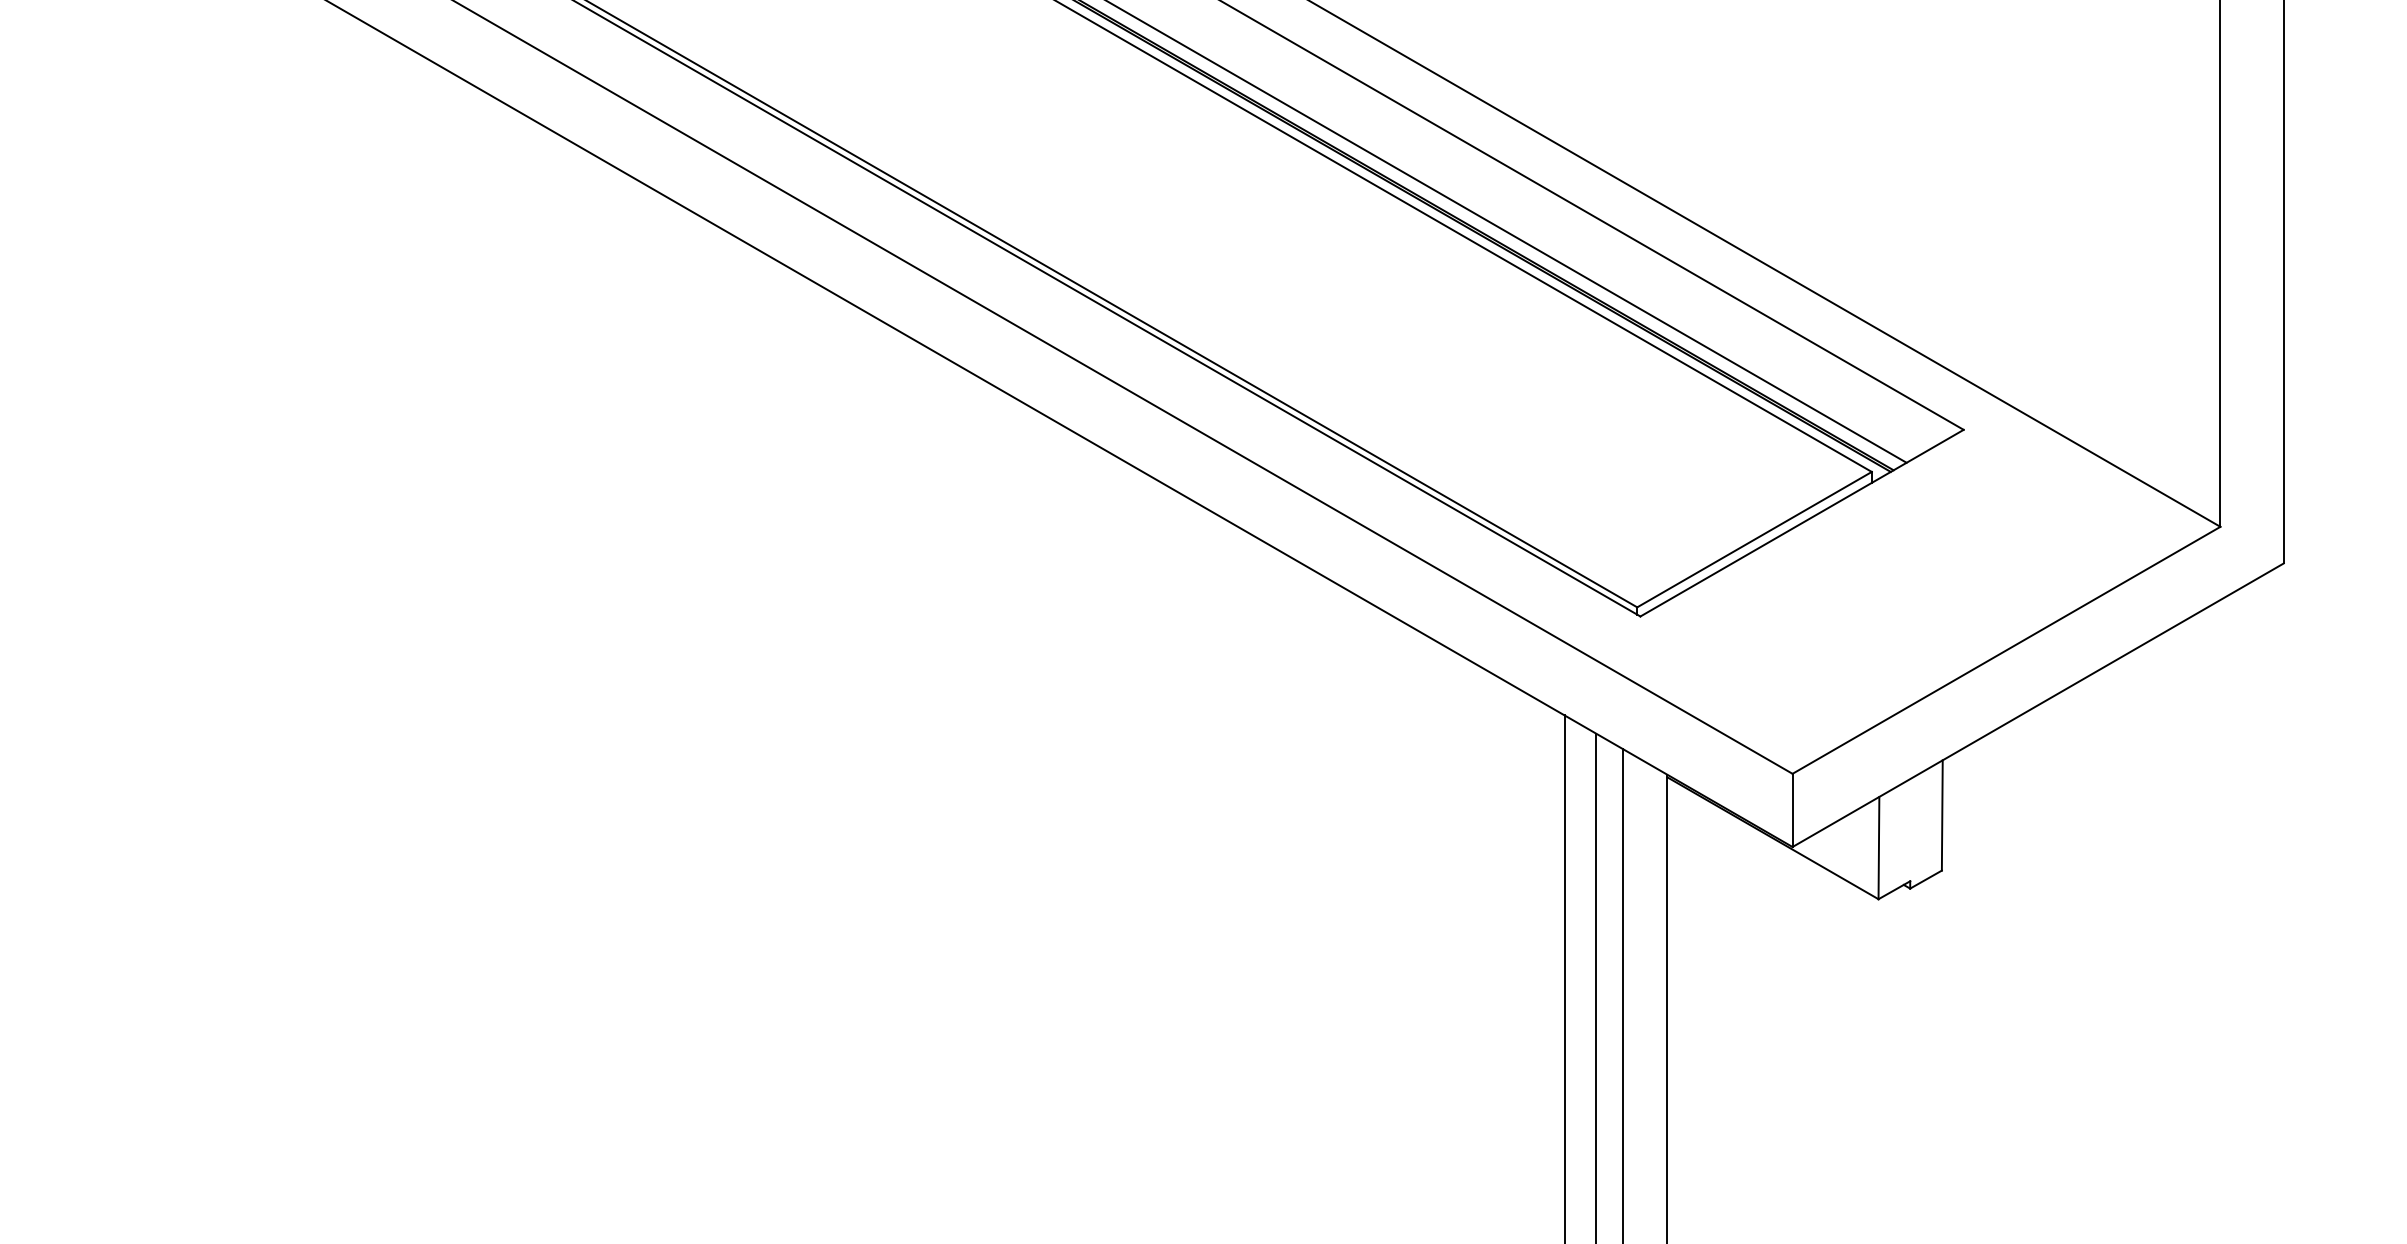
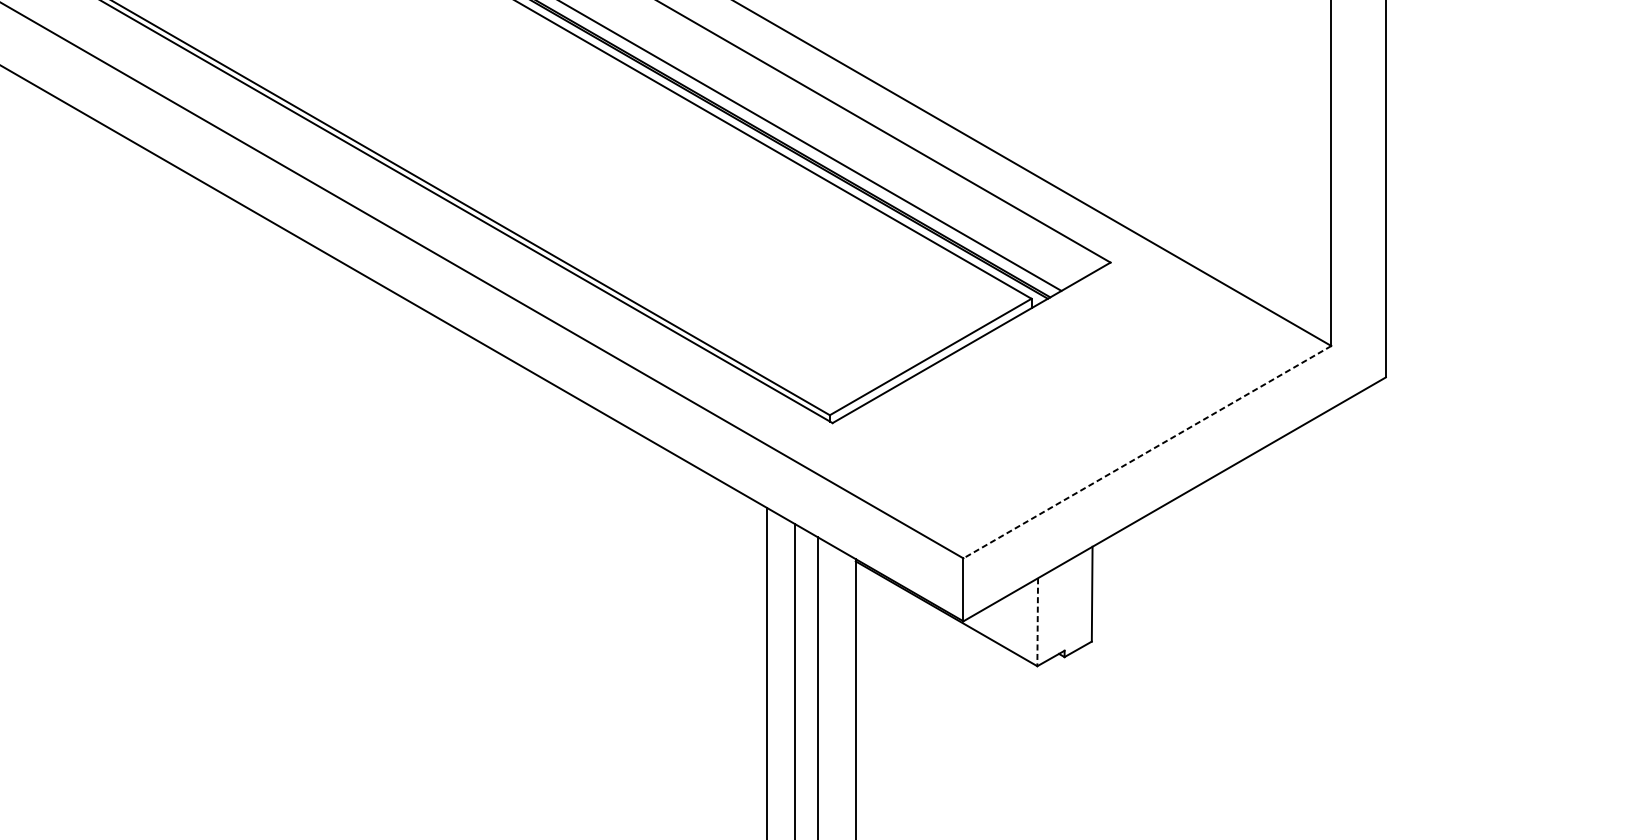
line: (2006, 650) -> (1147, 452), solid -> dashed
line: (1878, 848) -> (1037, 622), solid -> dashed

